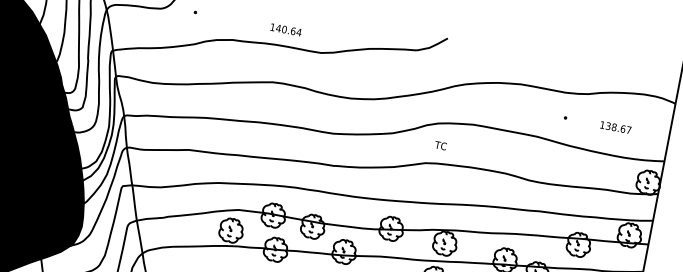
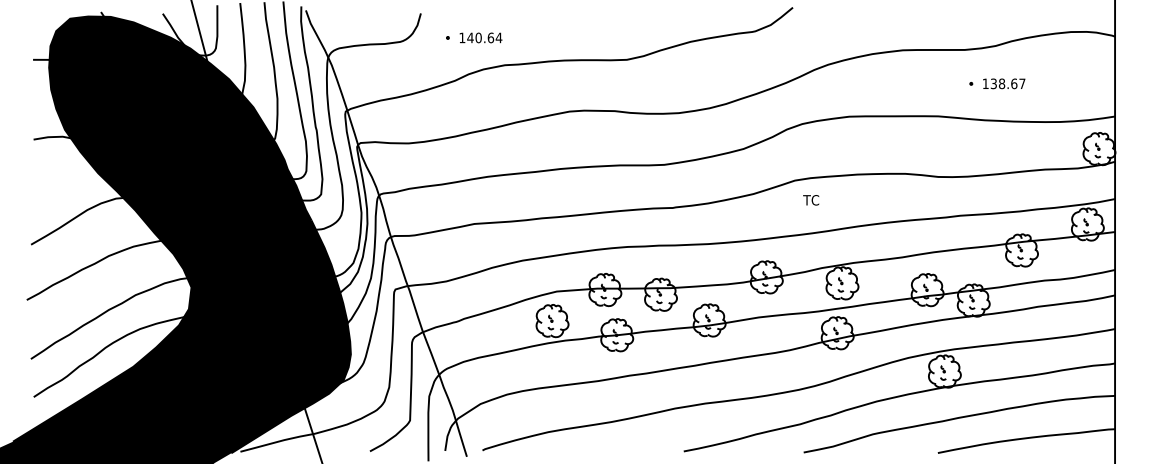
text: (285, 29) -> (480, 37), moved
text: (616, 127) -> (1004, 83), moved
text: (440, 145) -> (811, 200), moved

